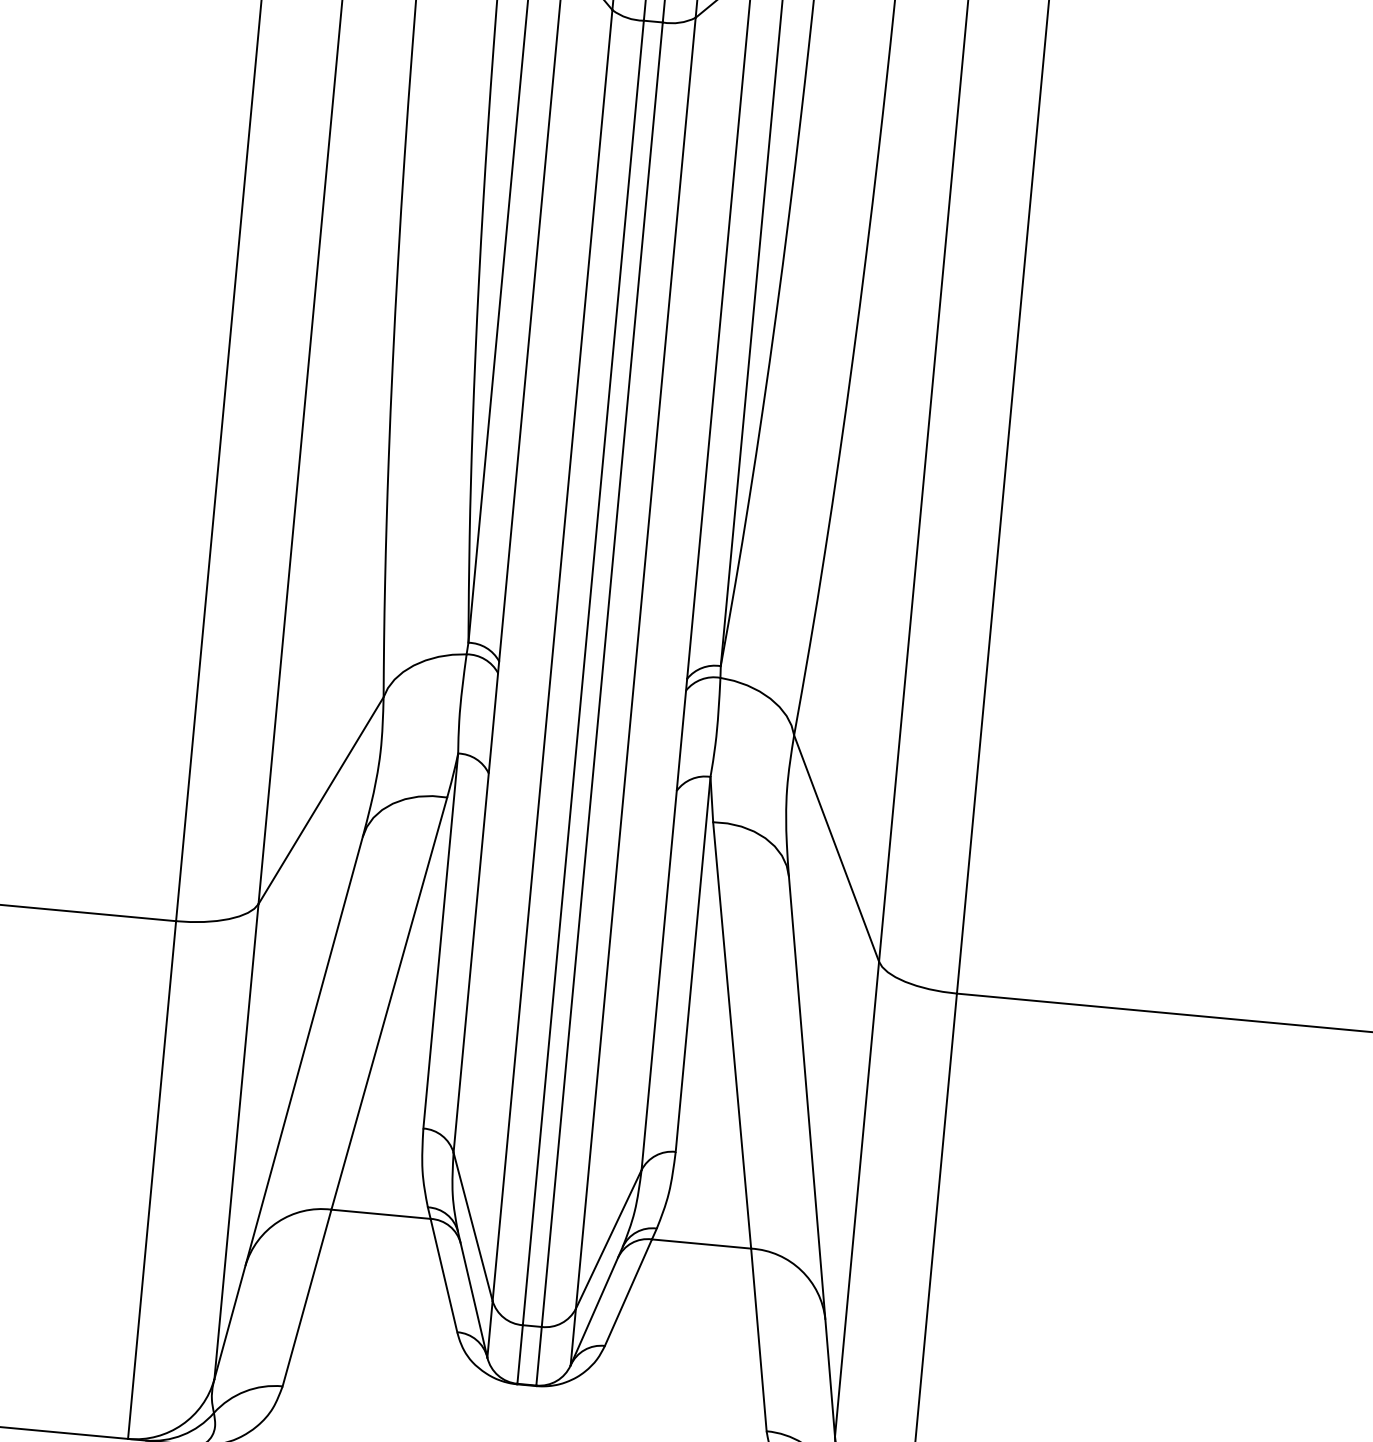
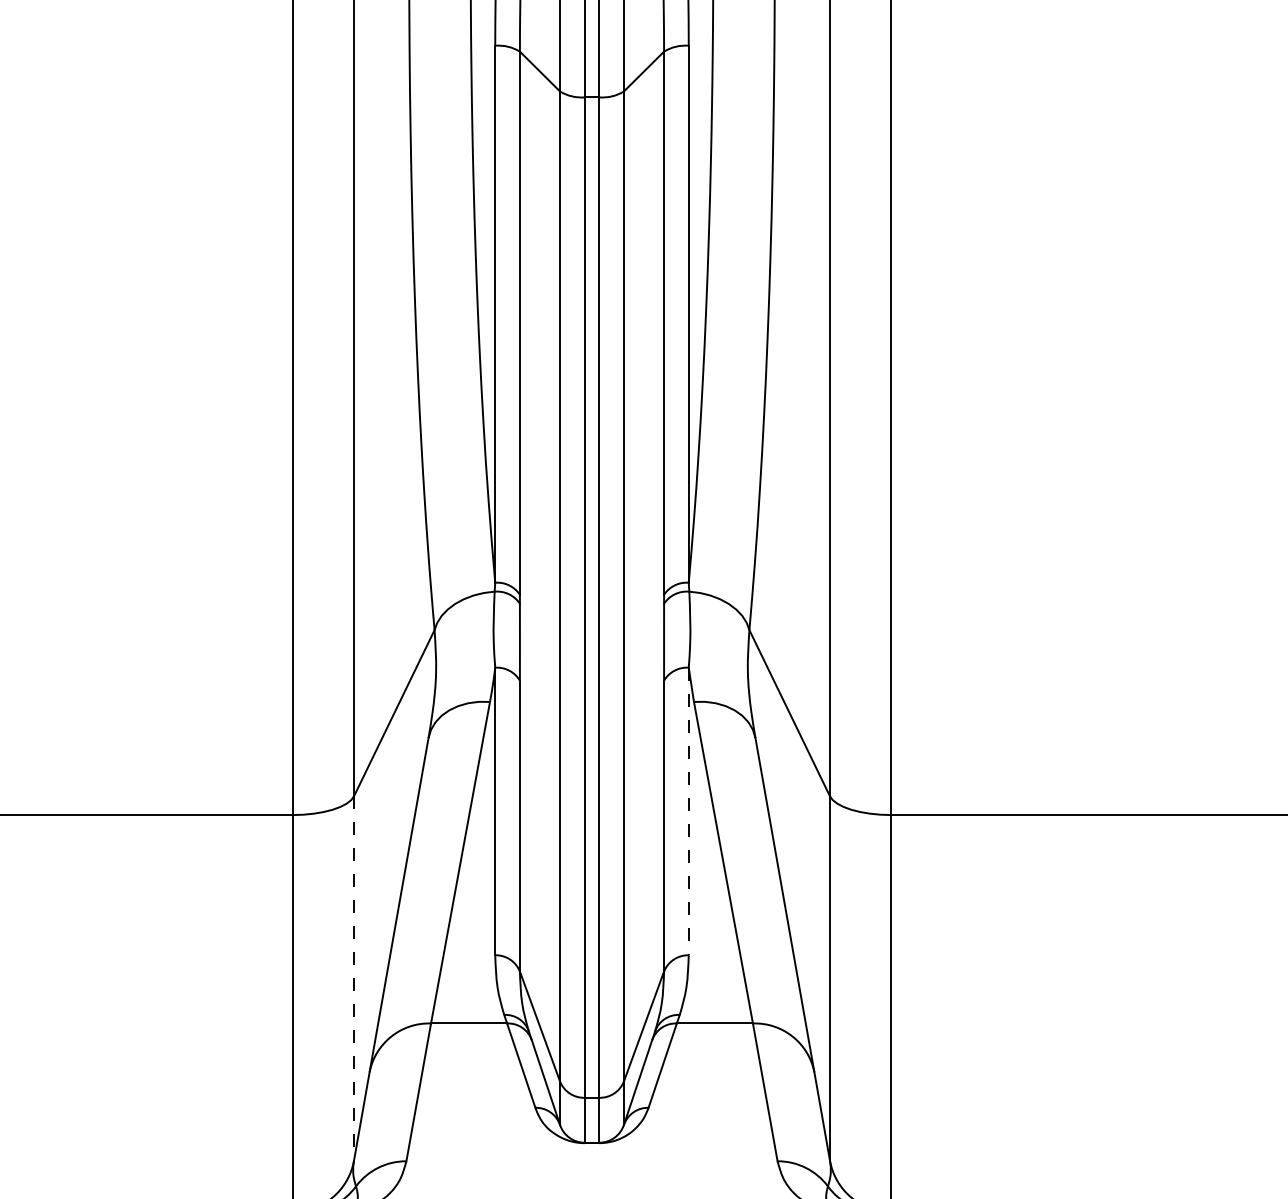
line: (692, 964) -> (688, 811), solid -> dashed
line: (237, 1141) -> (354, 978), solid -> dashed

